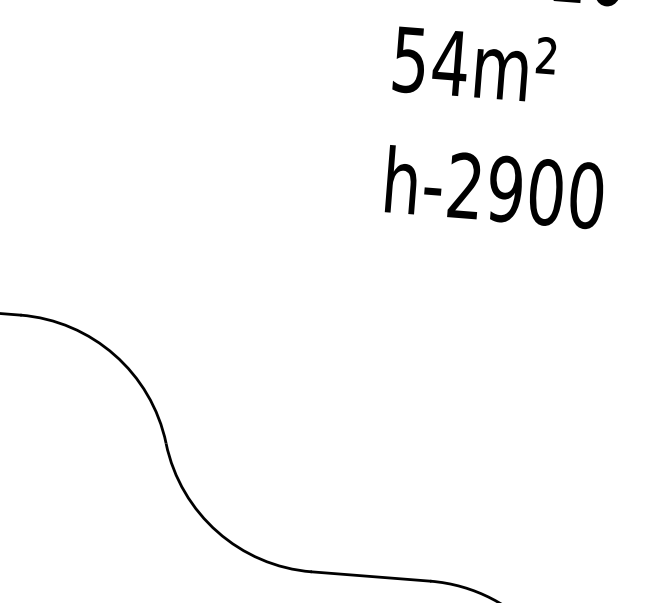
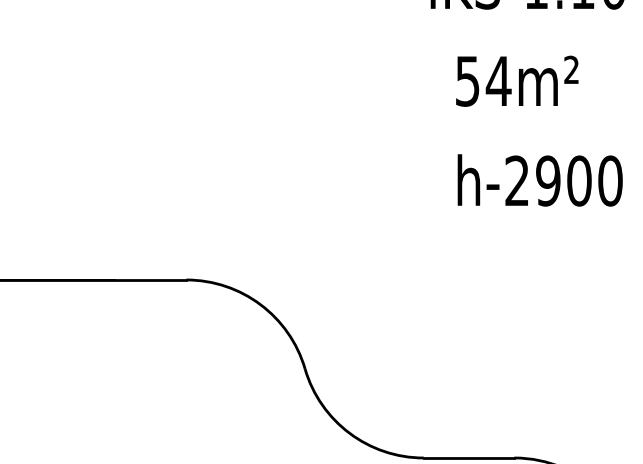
text: (474, 63) -> (517, 80), moved
text: (494, 187) -> (539, 180), moved

